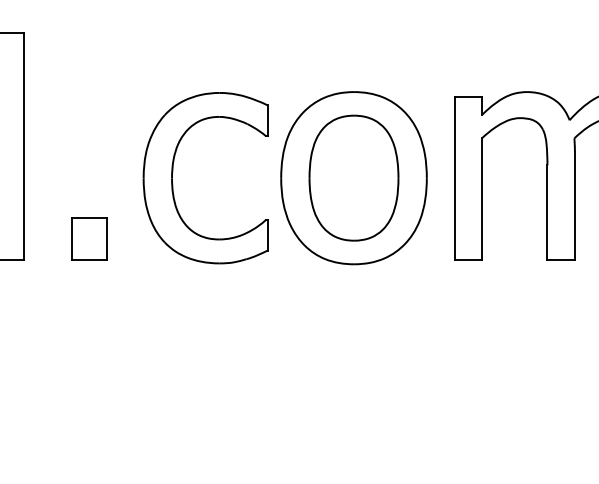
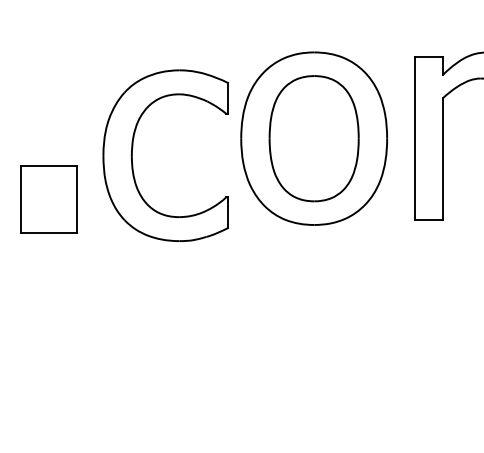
part: (173, 172) -> (133, 150), moved
part: (89, 238) -> (49, 199), size x1.6

